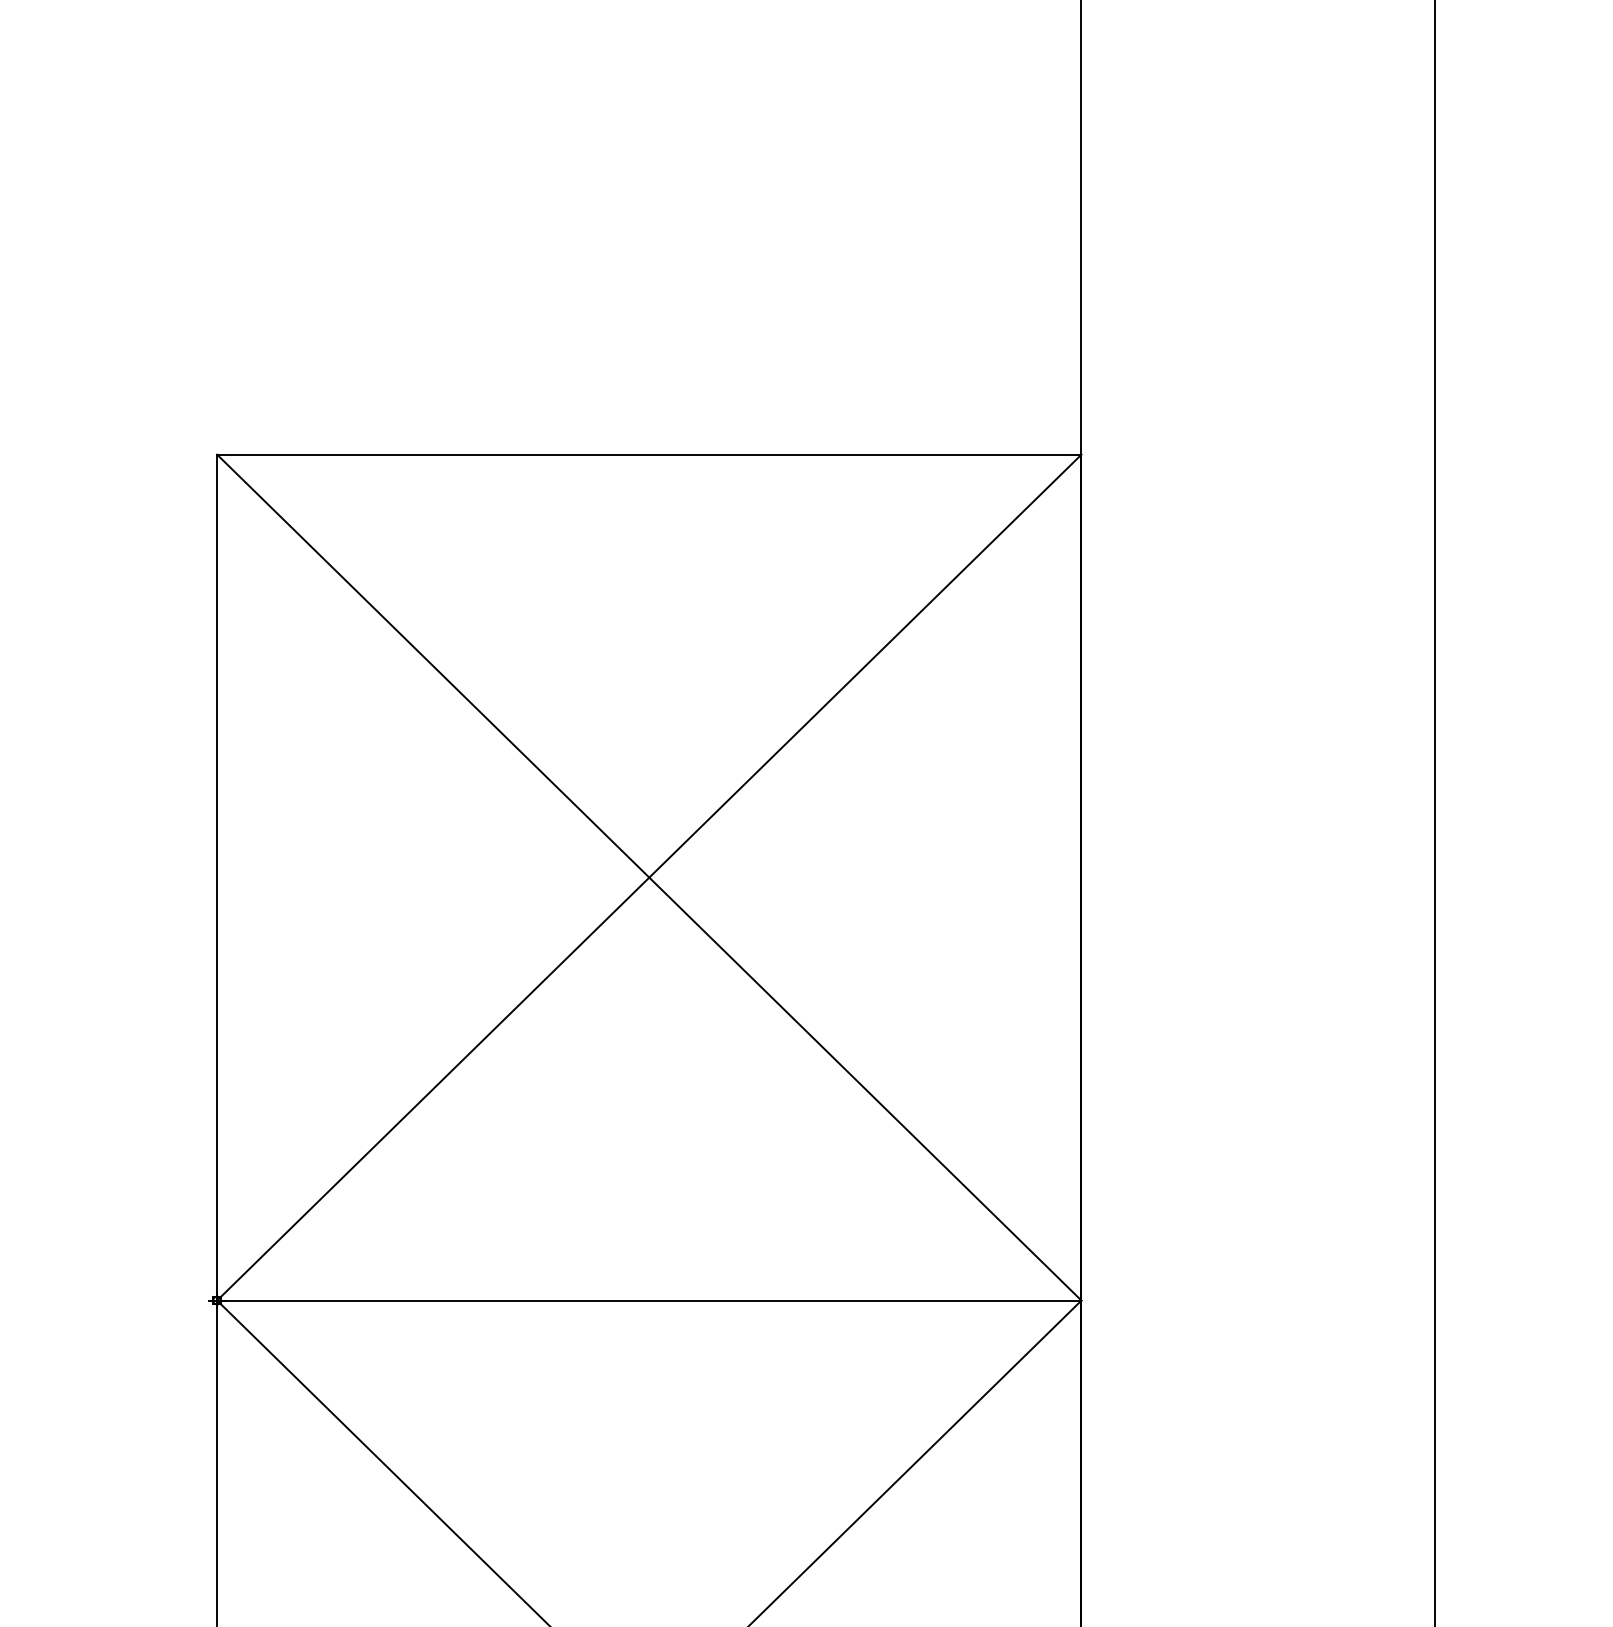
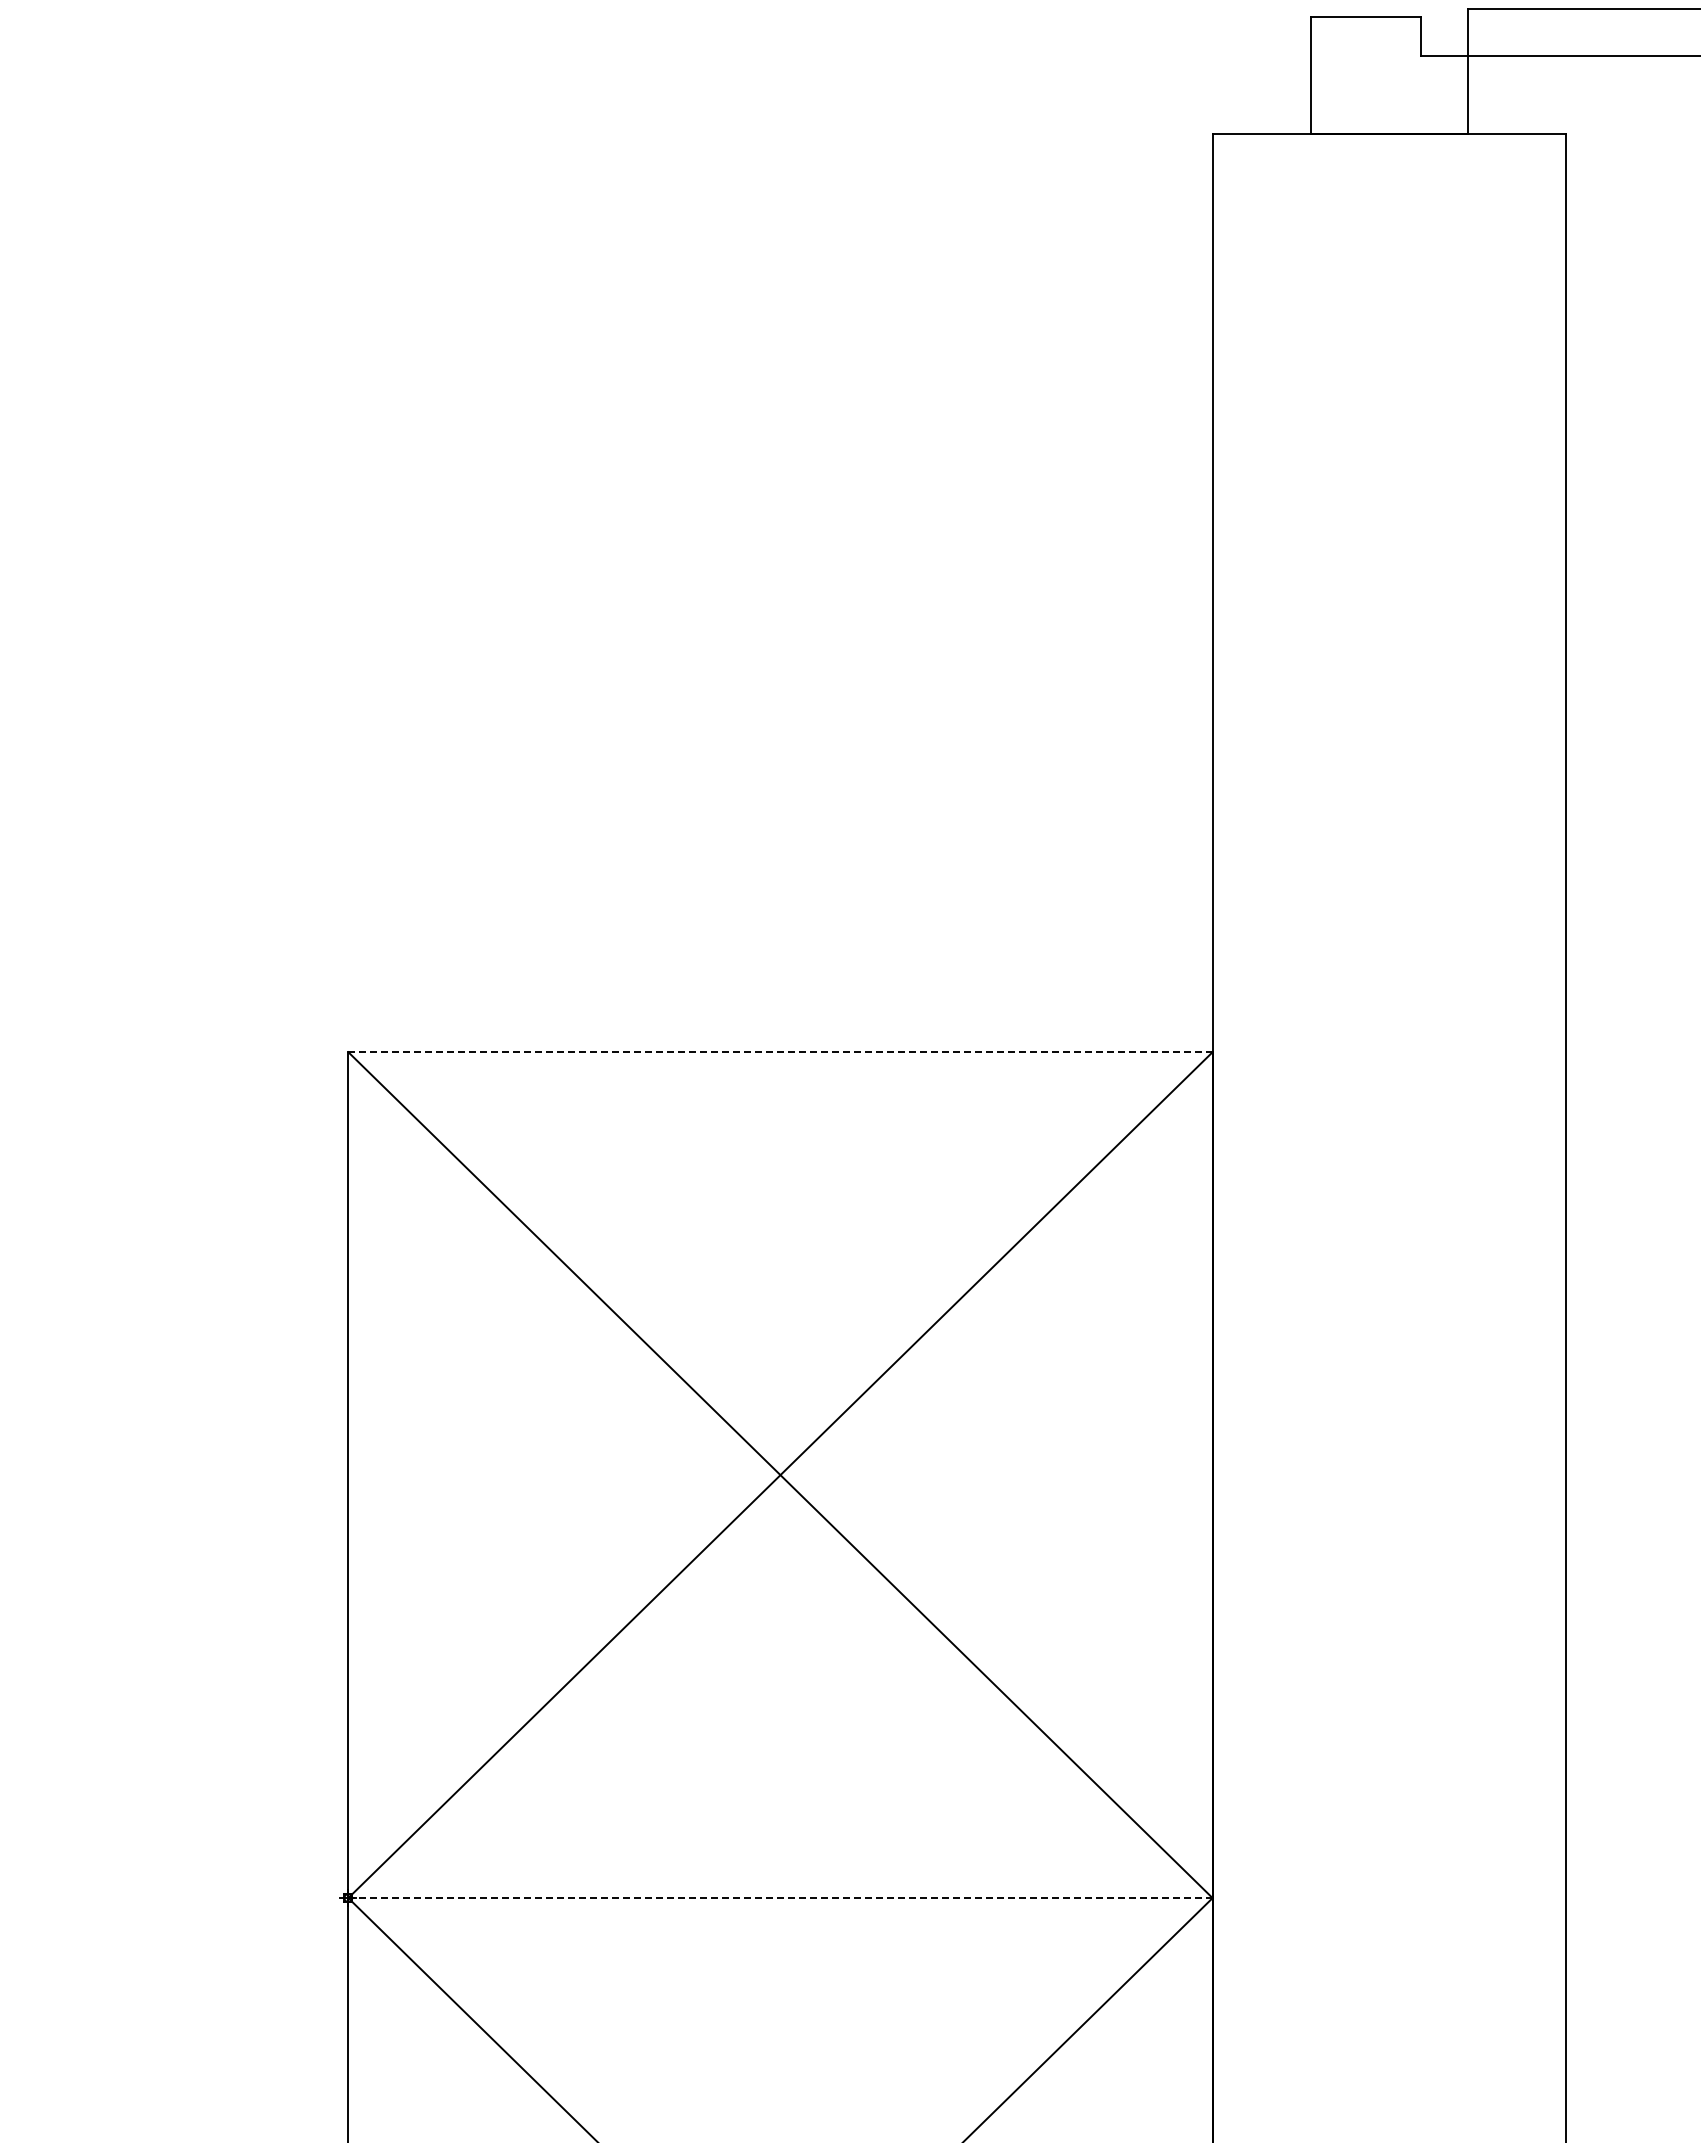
line: (649, 454) -> (780, 1052), solid -> dashed
line: (649, 1300) -> (780, 1898), solid -> dashed

